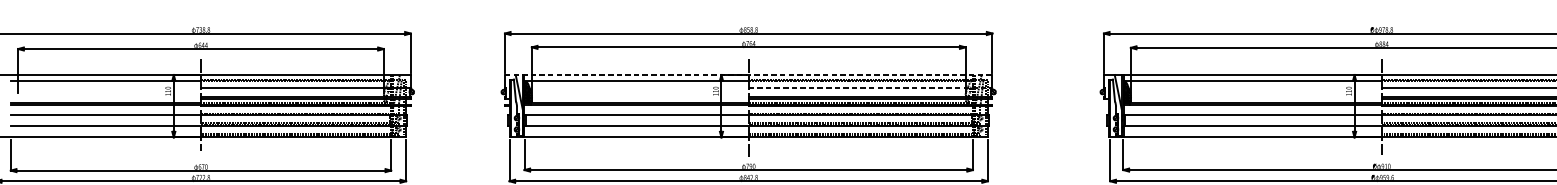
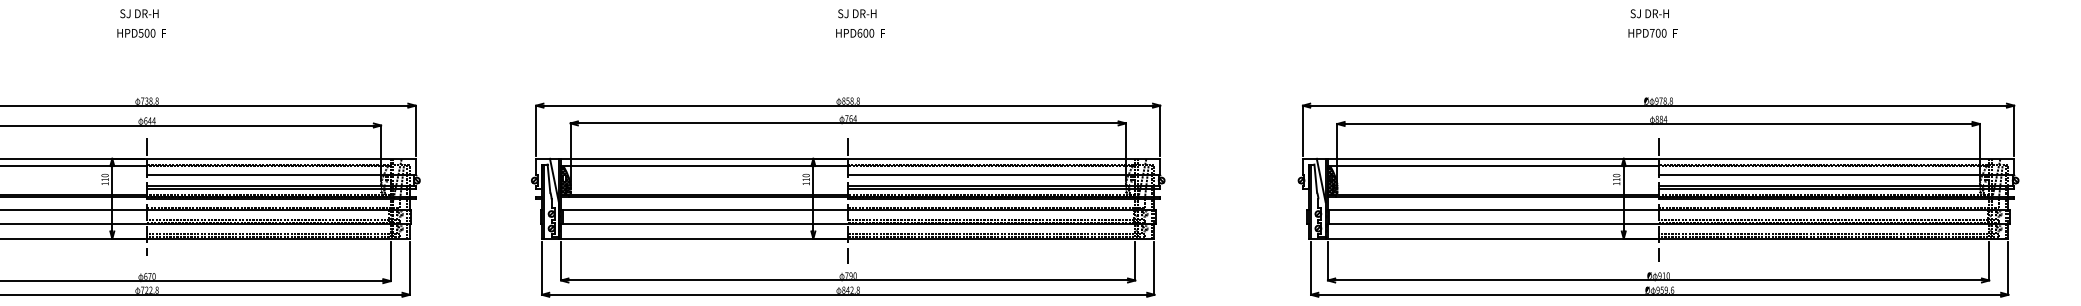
line: (748, 74) -> (848, 158), dashed -> solid
line: (870, 87) -> (1004, 174), dashed -> solid

